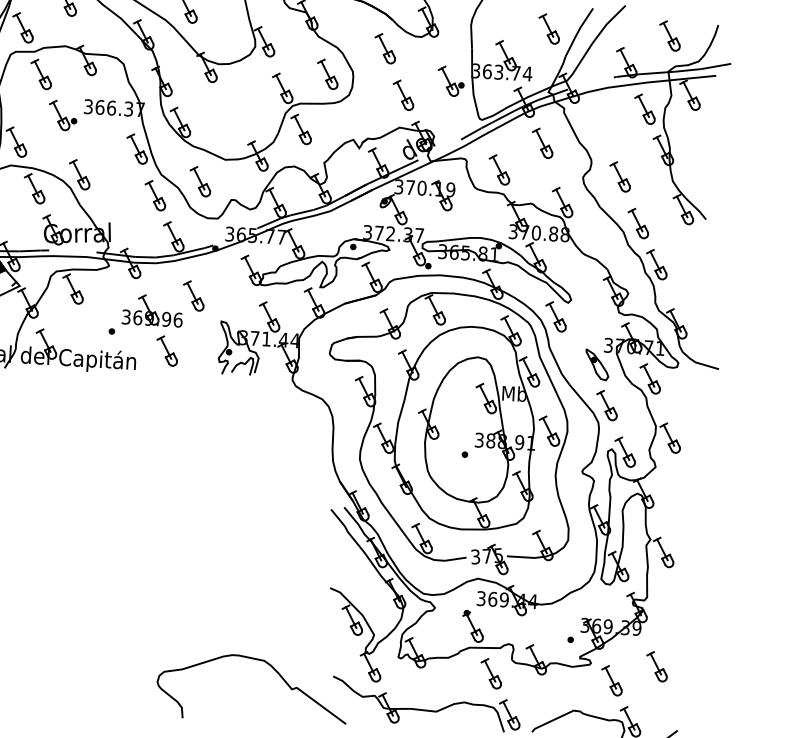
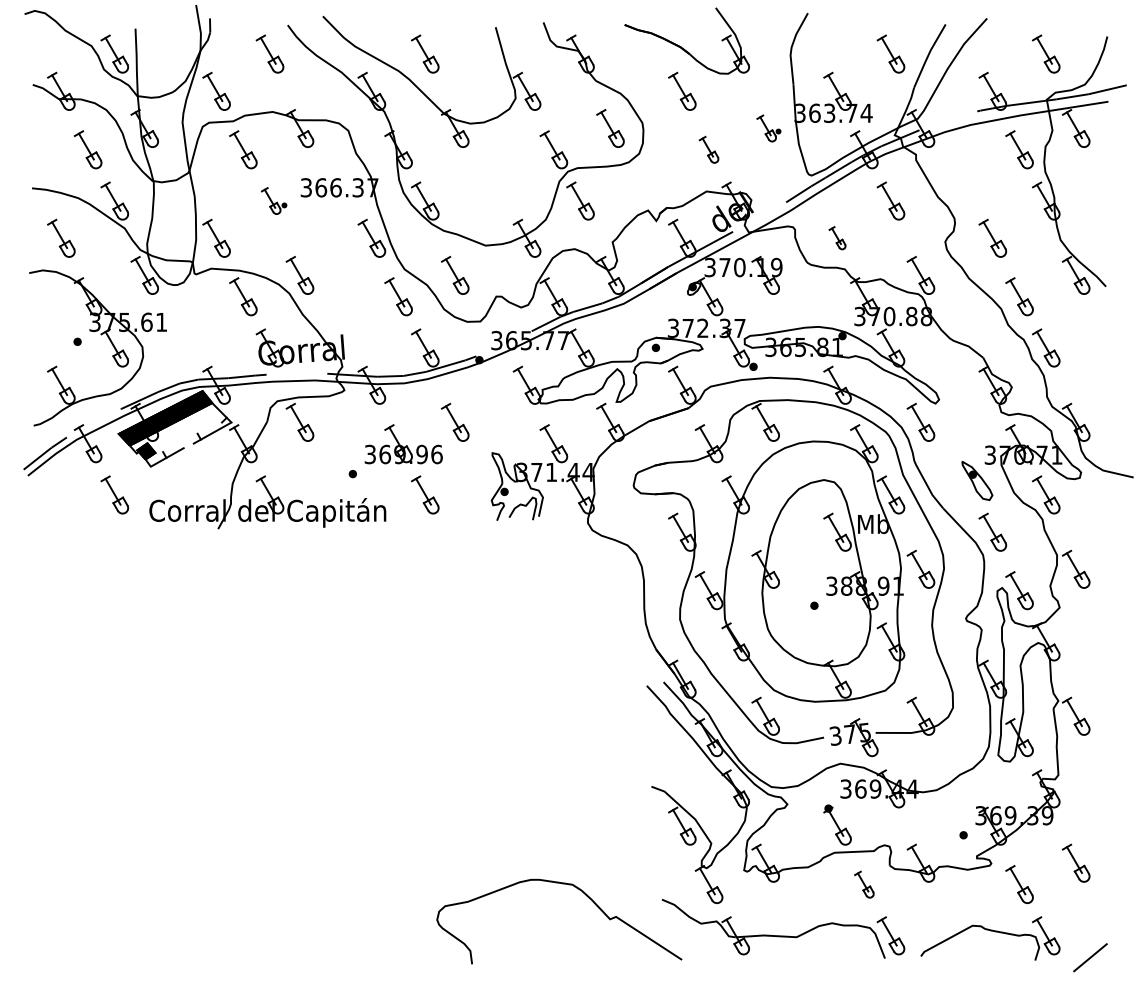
part: (450, 81) -> (768, 128), size x0.7
part: (403, 95) -> (708, 149), size x0.7
part: (62, 115) -> (273, 200), size x0.7
part: (499, 169) -> (837, 237), size x0.6
part: (491, 673) -> (864, 884), size x0.7

